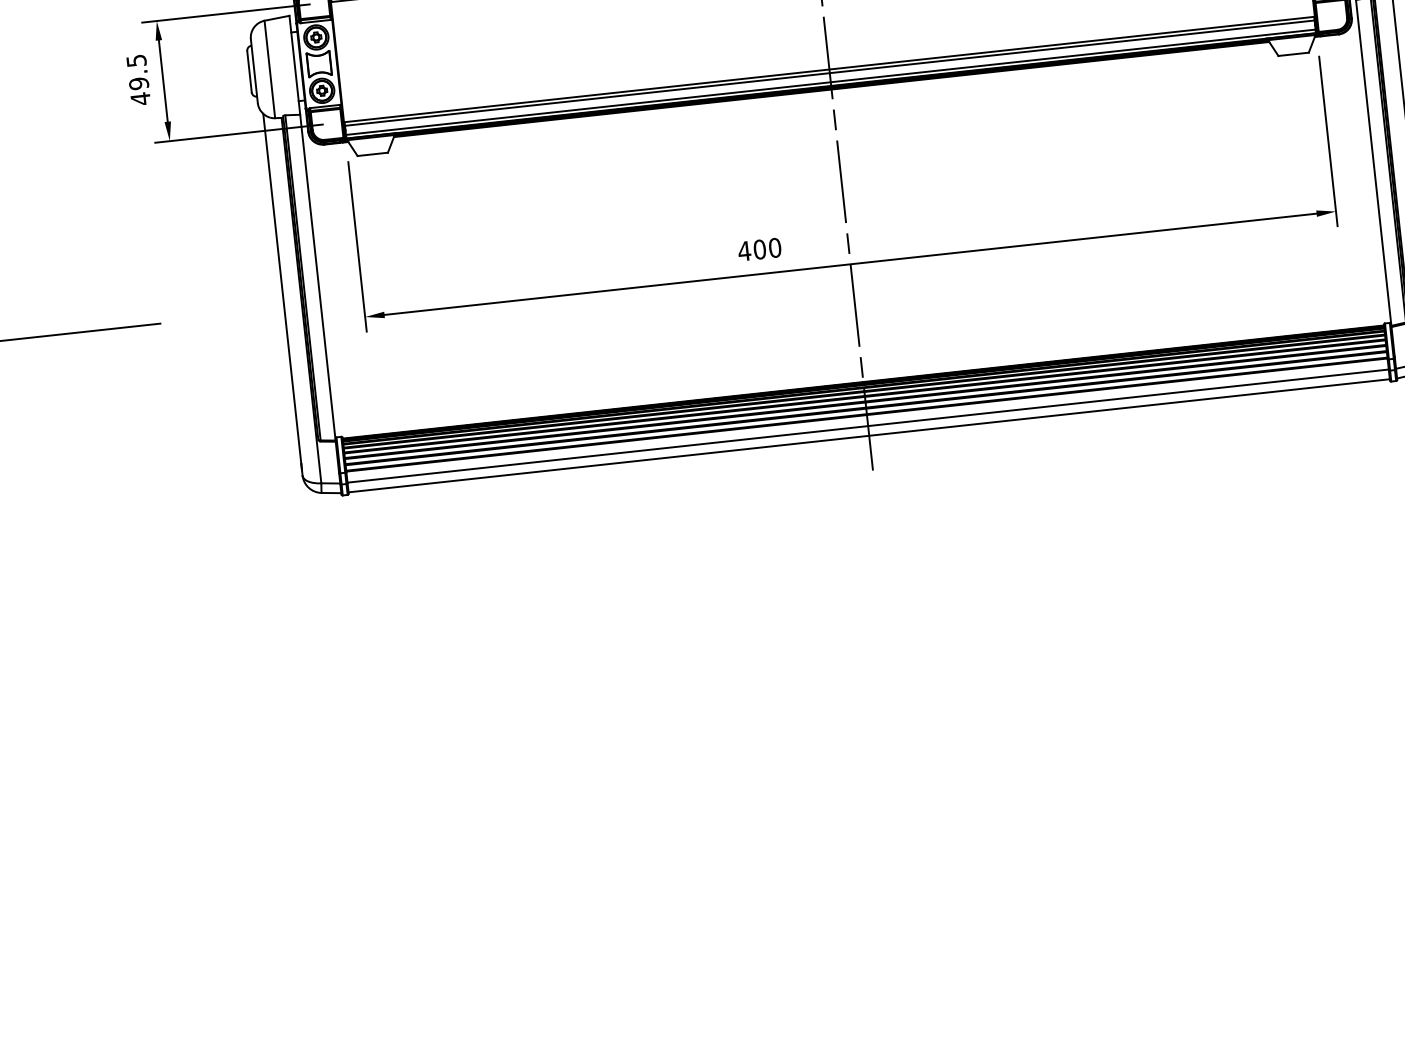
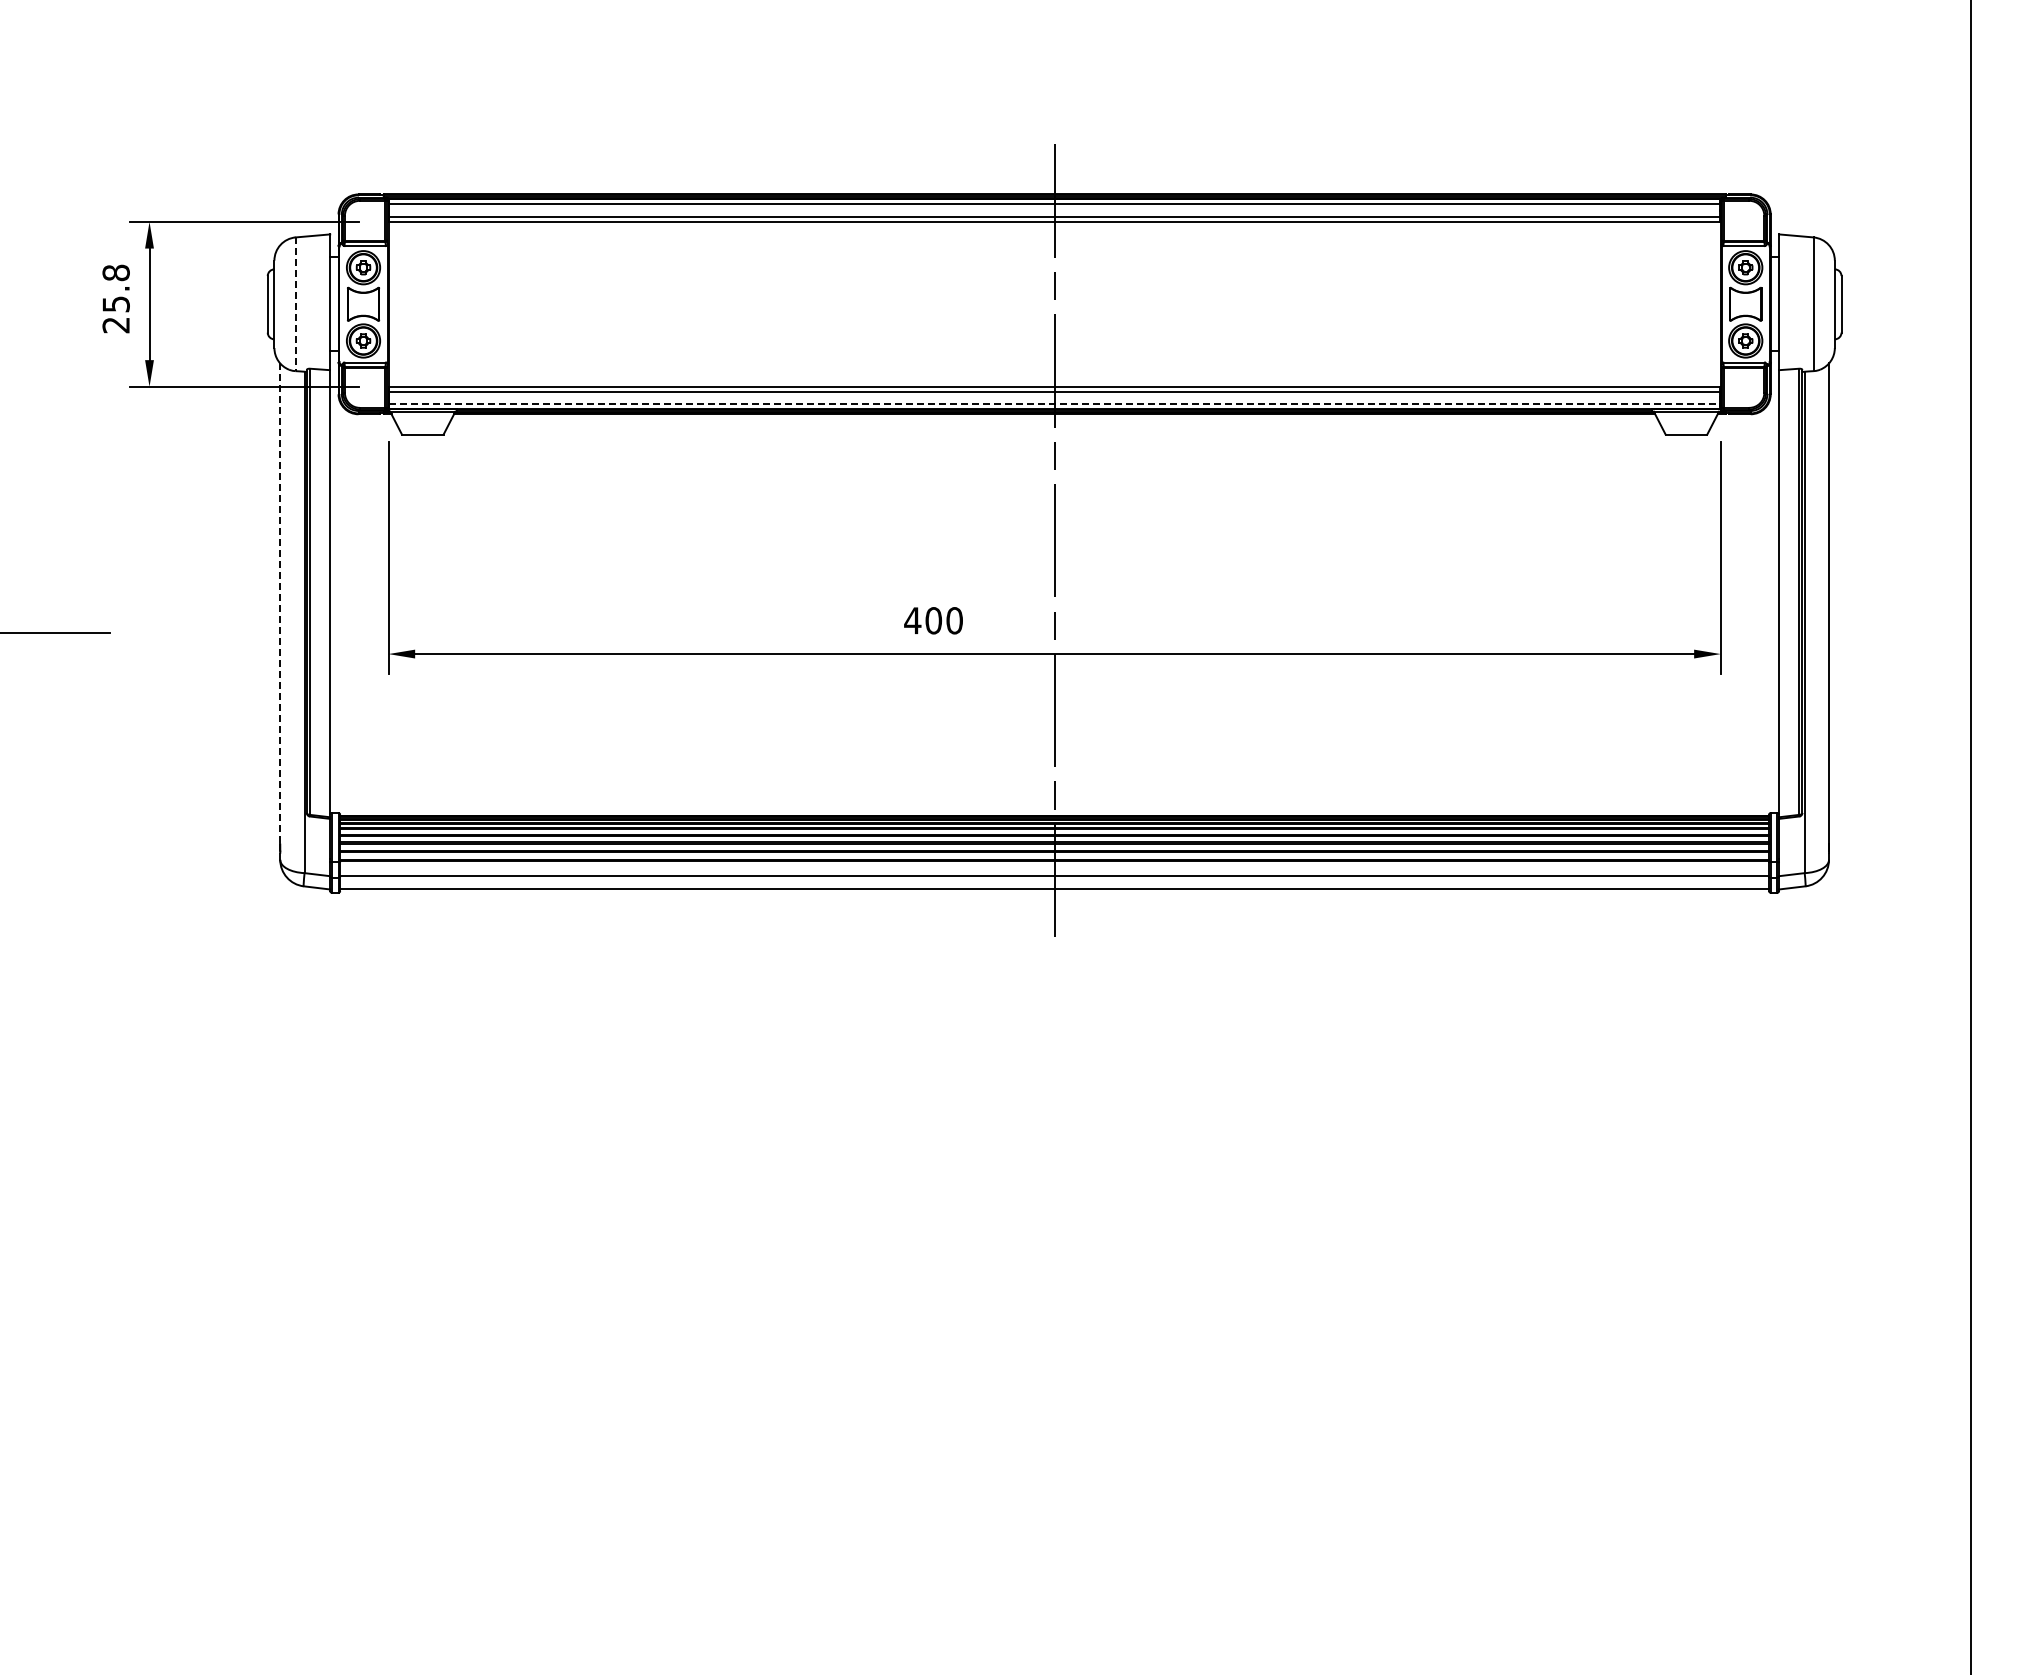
line: (269, 69) -> (295, 304), solid -> dashed
text: (138, 79) -> (115, 298), 49.5 -> 25.8
line: (831, 82) -> (1055, 404), solid -> dashed
line: (282, 289) -> (280, 604), solid -> dashed

